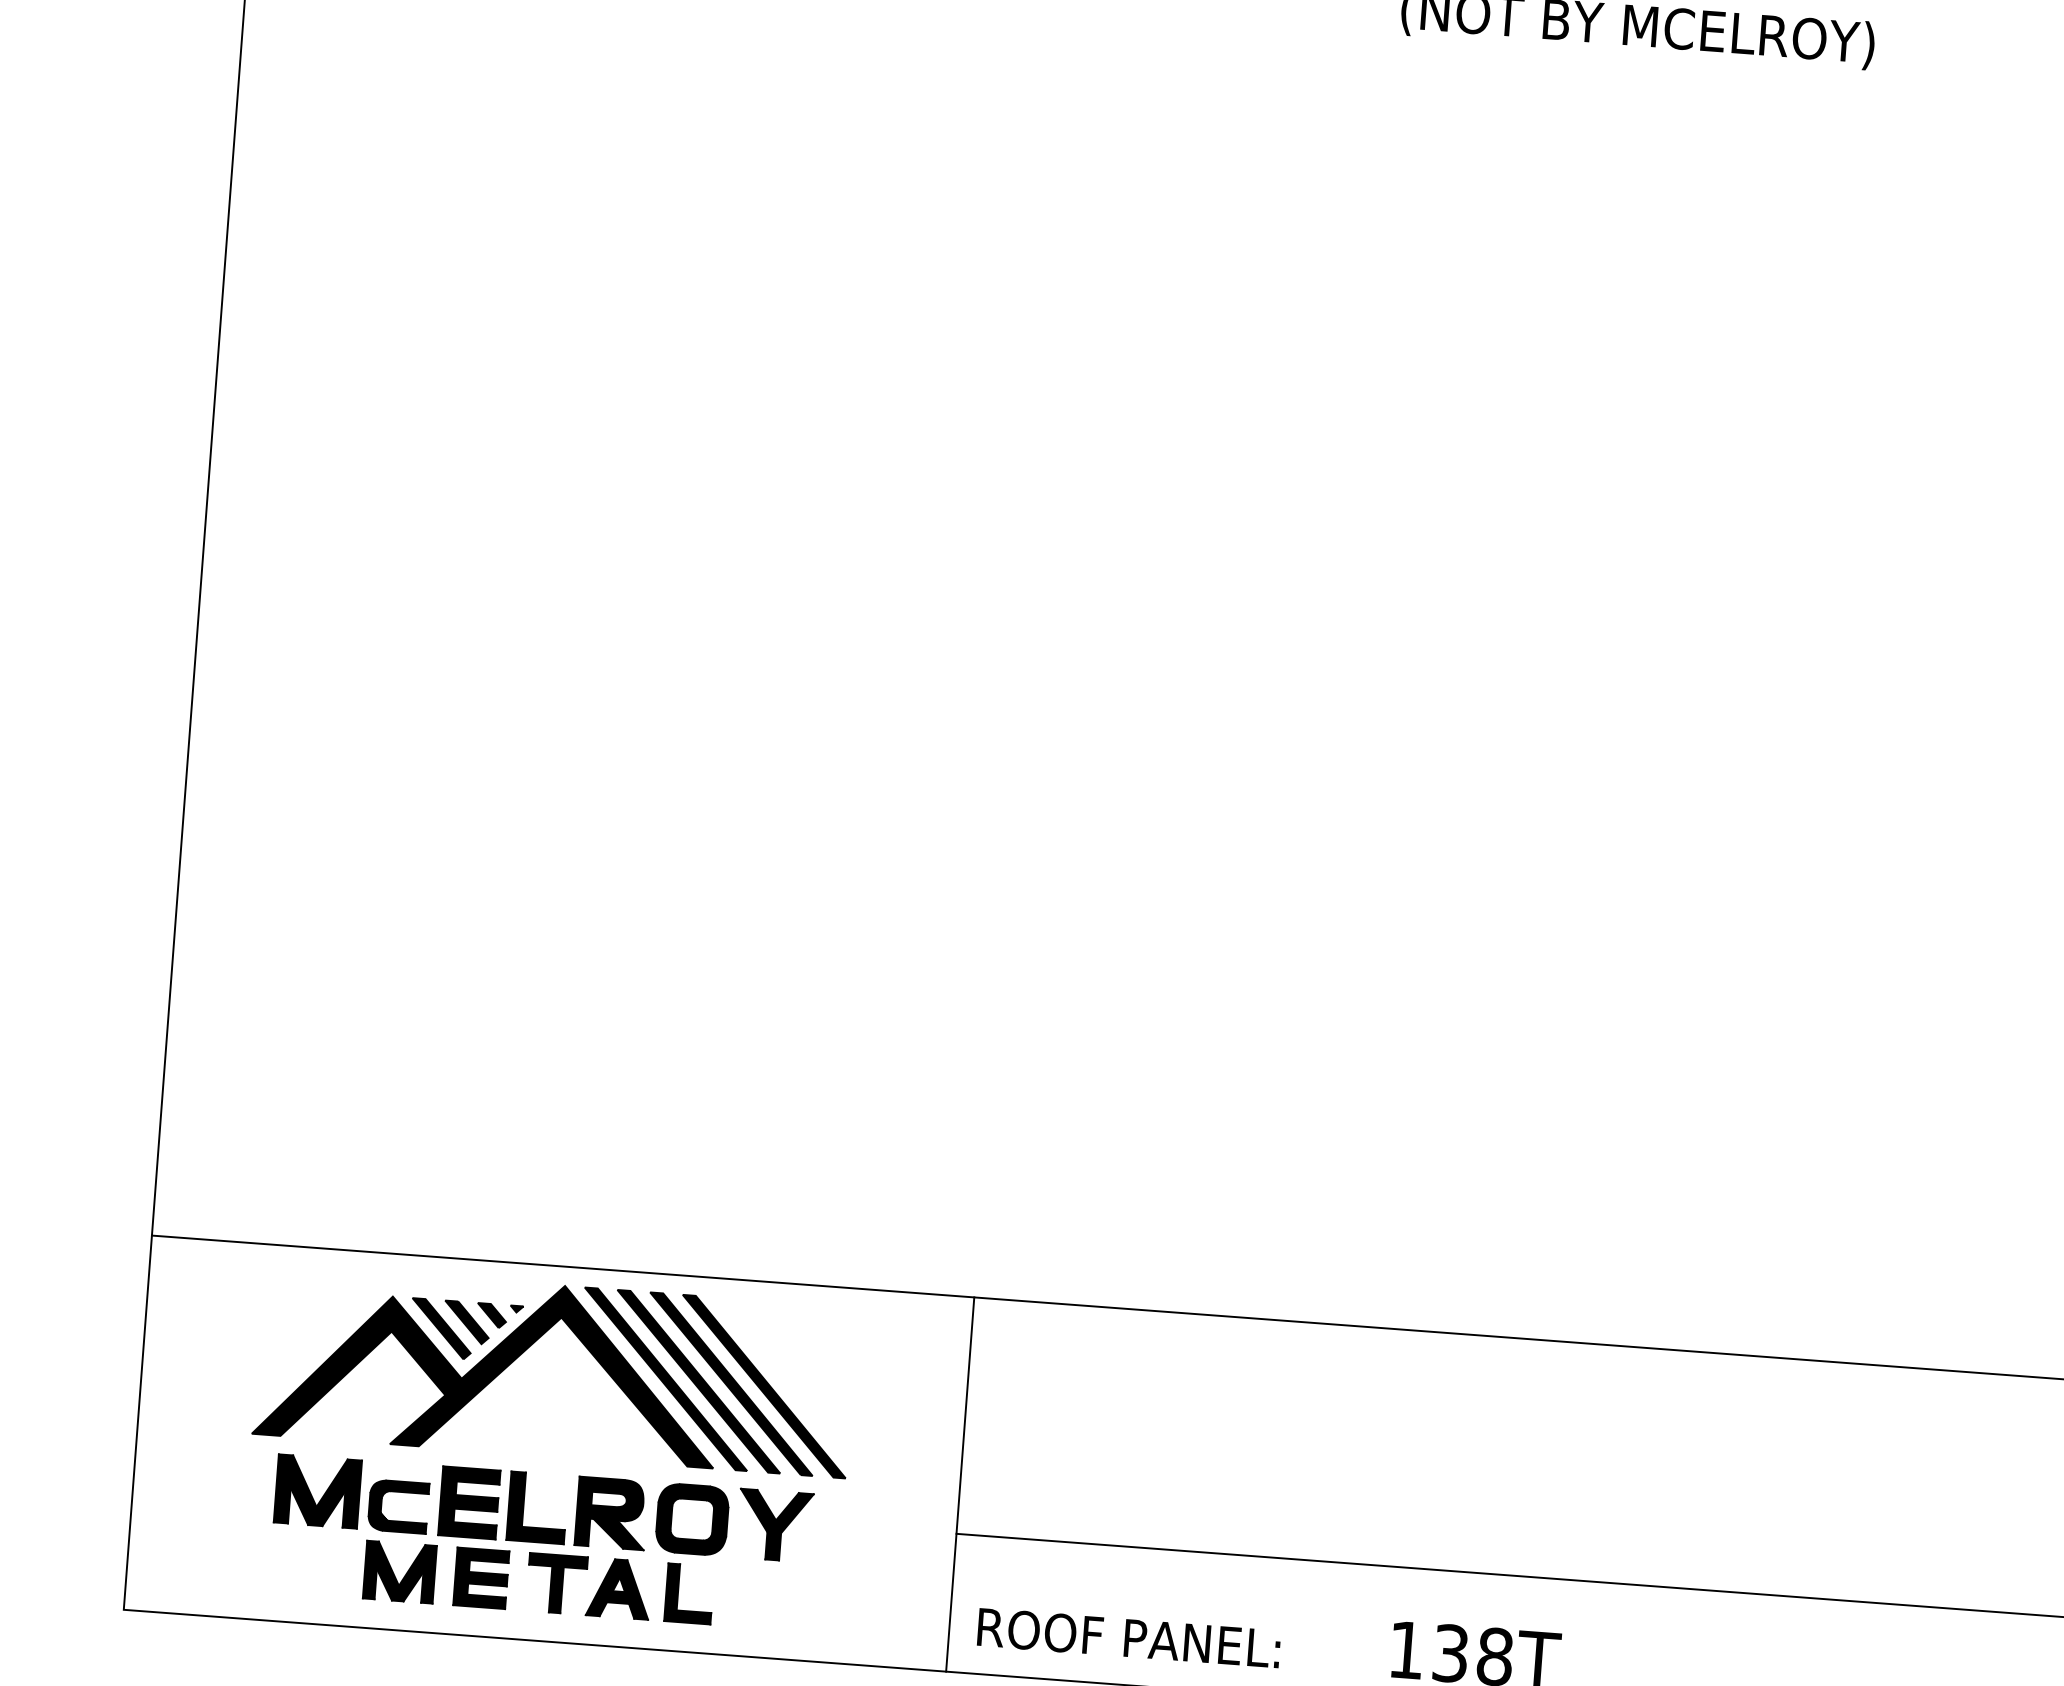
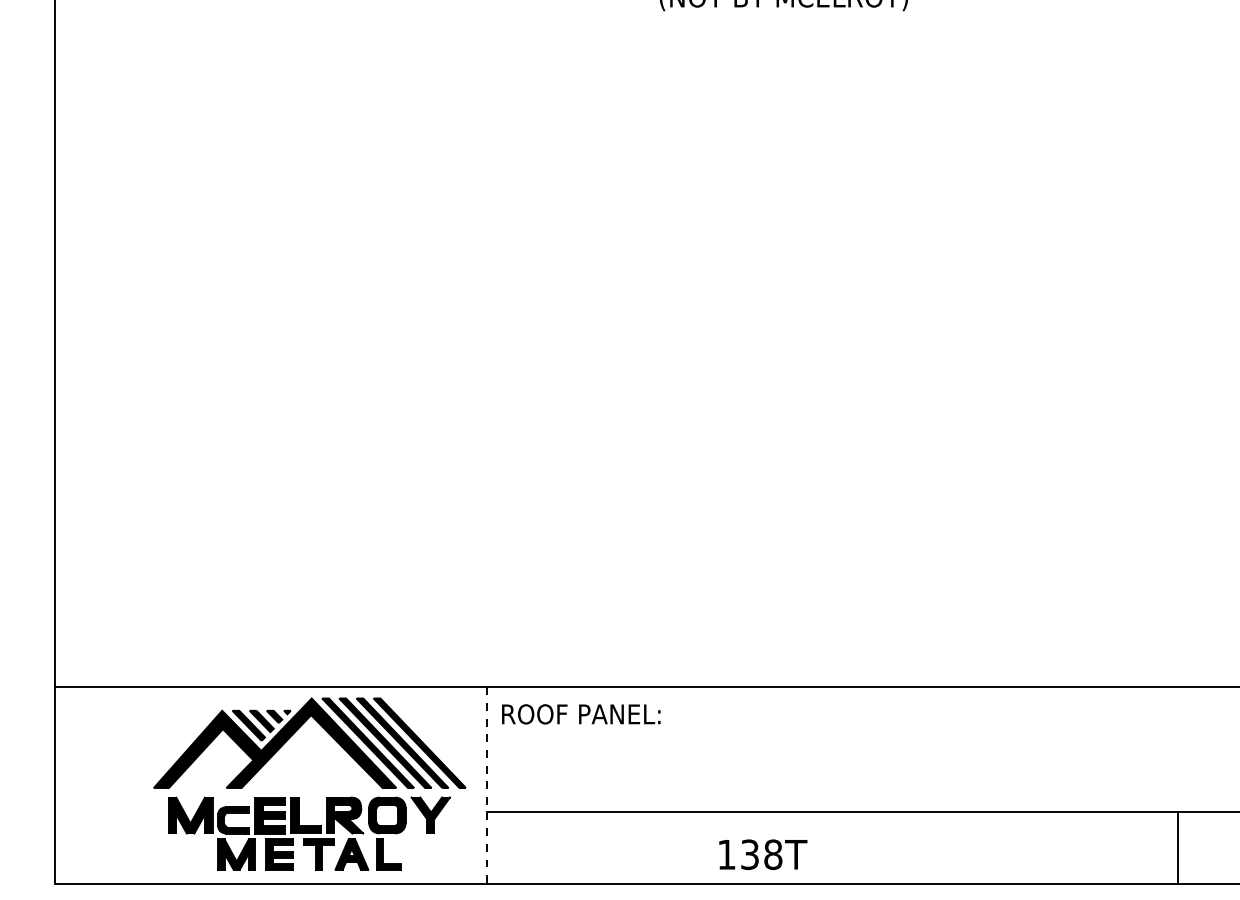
part: (527, 1472) -> (299, 797), moved
line: (960, 1486) -> (487, 786), solid -> dashed
text: (1129, 1638) -> (581, 714), moved

